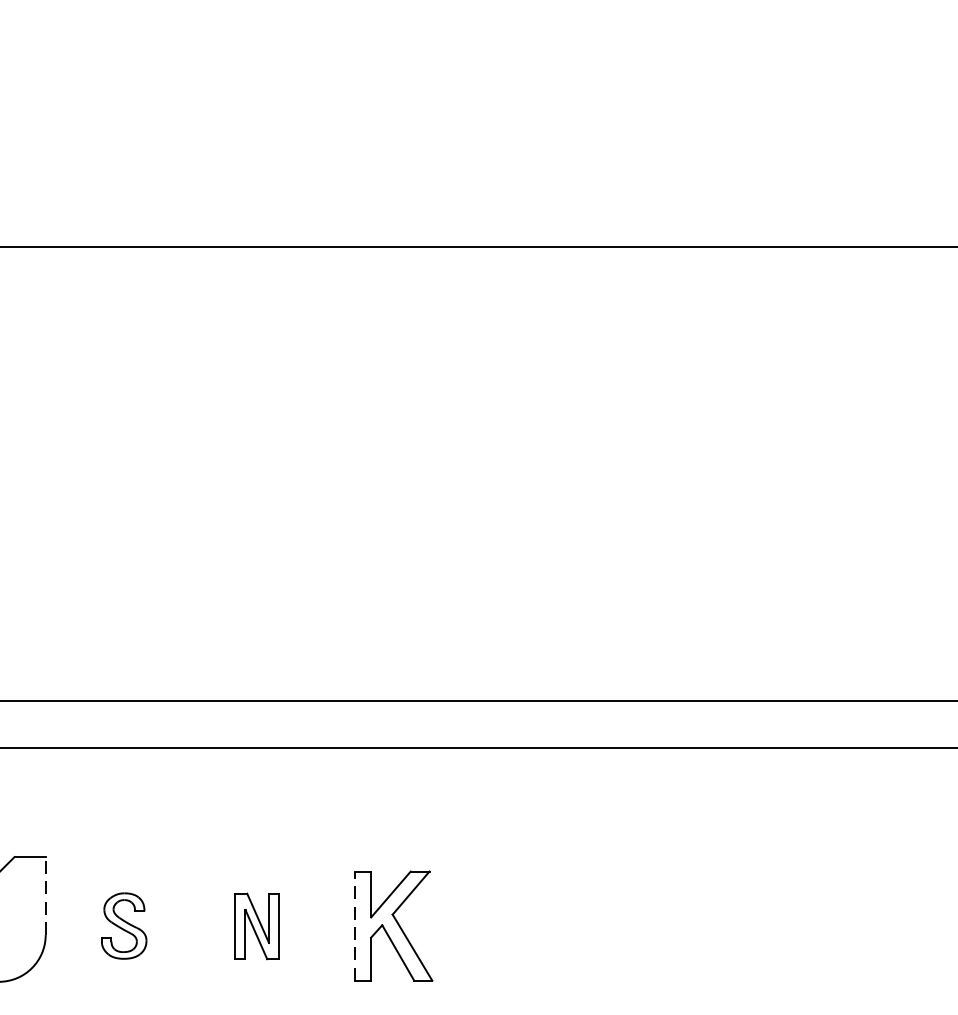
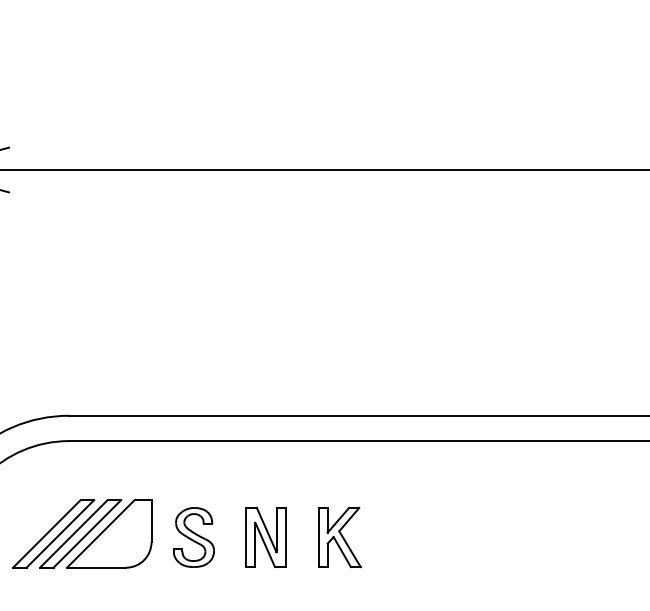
line: (45, 894) -> (151, 520), dashed -> solid
part: (123, 926) -> (193, 537), size x1.67
part: (256, 926) -> (265, 537), size x1.67
line: (354, 926) -> (318, 537), dashed -> solid

